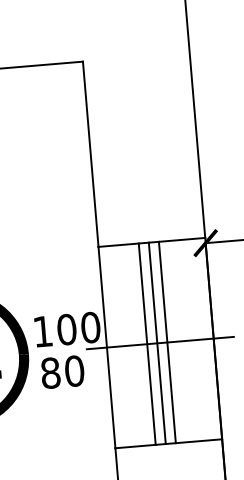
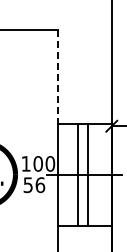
line: (90, 154) -> (57, 76), solid -> dashed
line: (157, 343) -> (83, 174), removed
text: (63, 372) -> (34, 185), 80 -> 56

